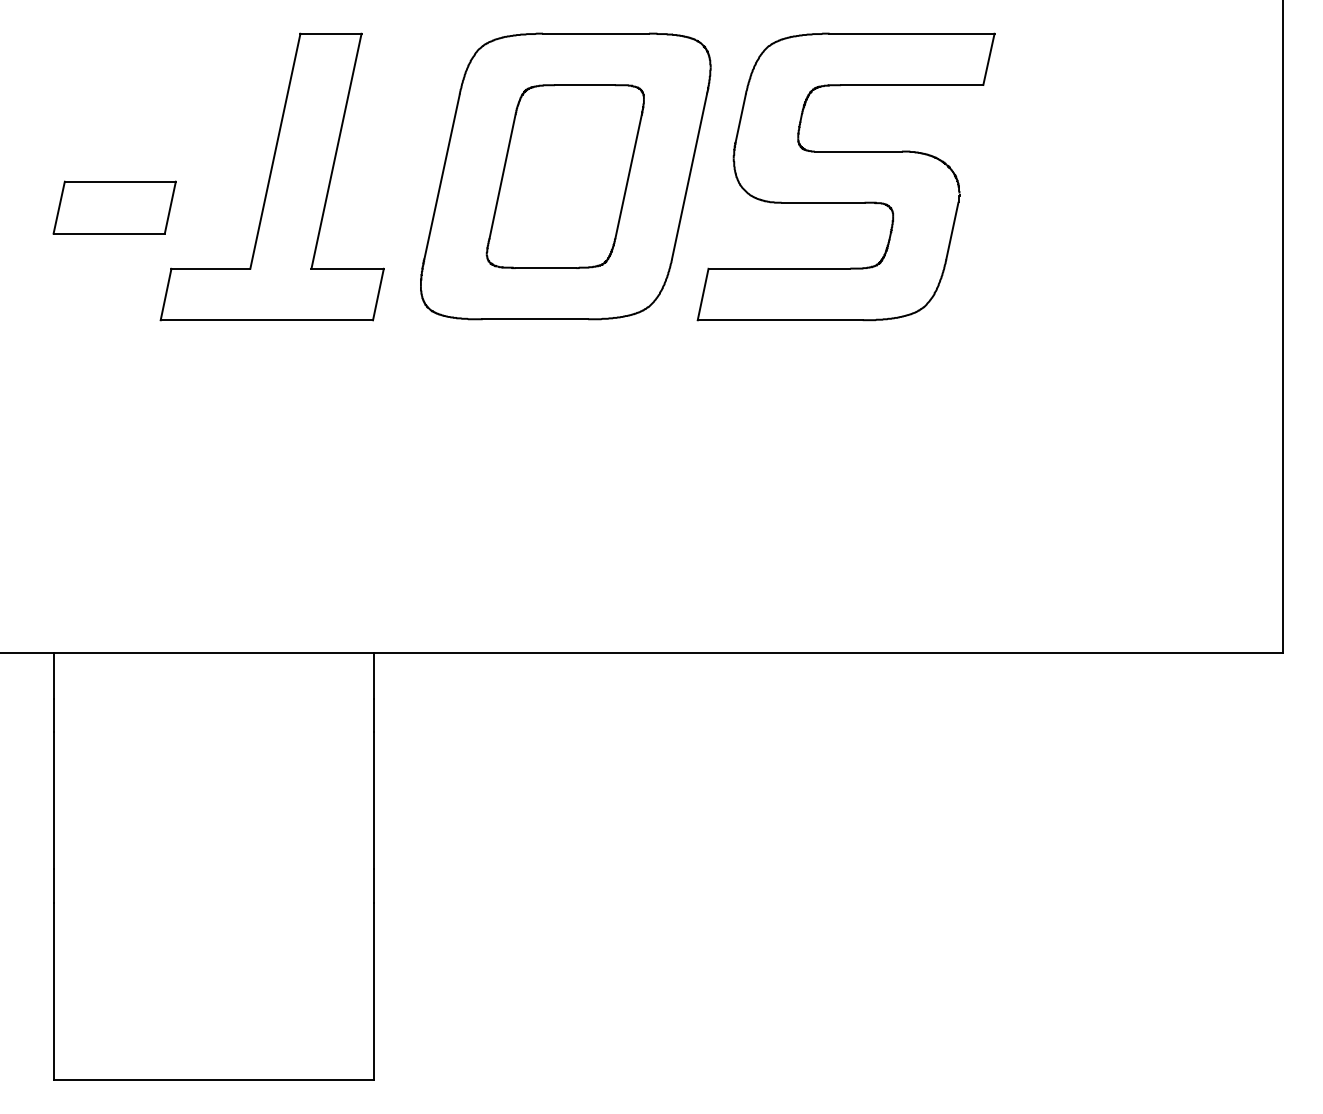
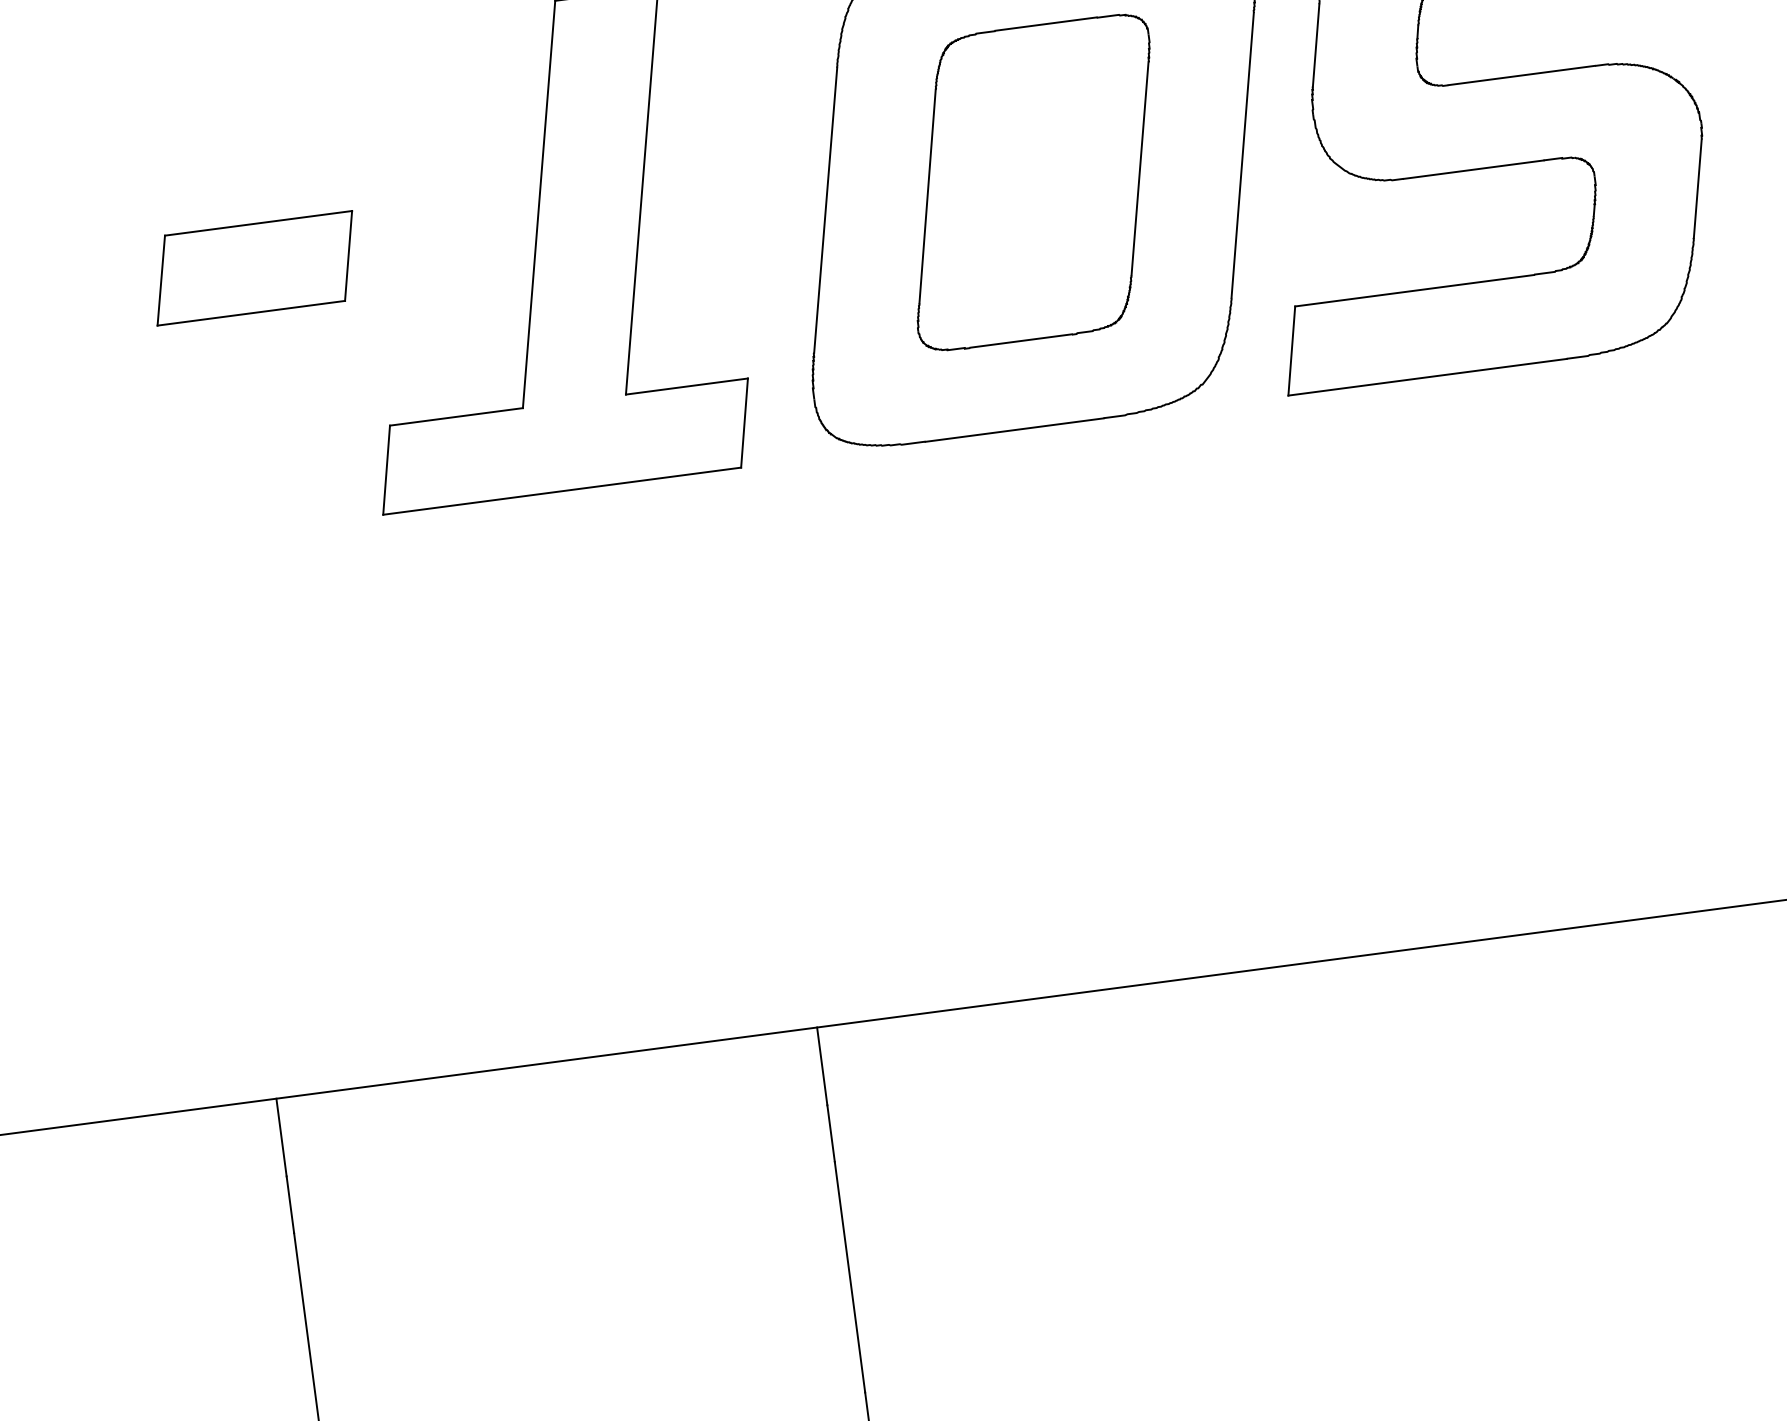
part: (114, 207) -> (254, 268), moved

